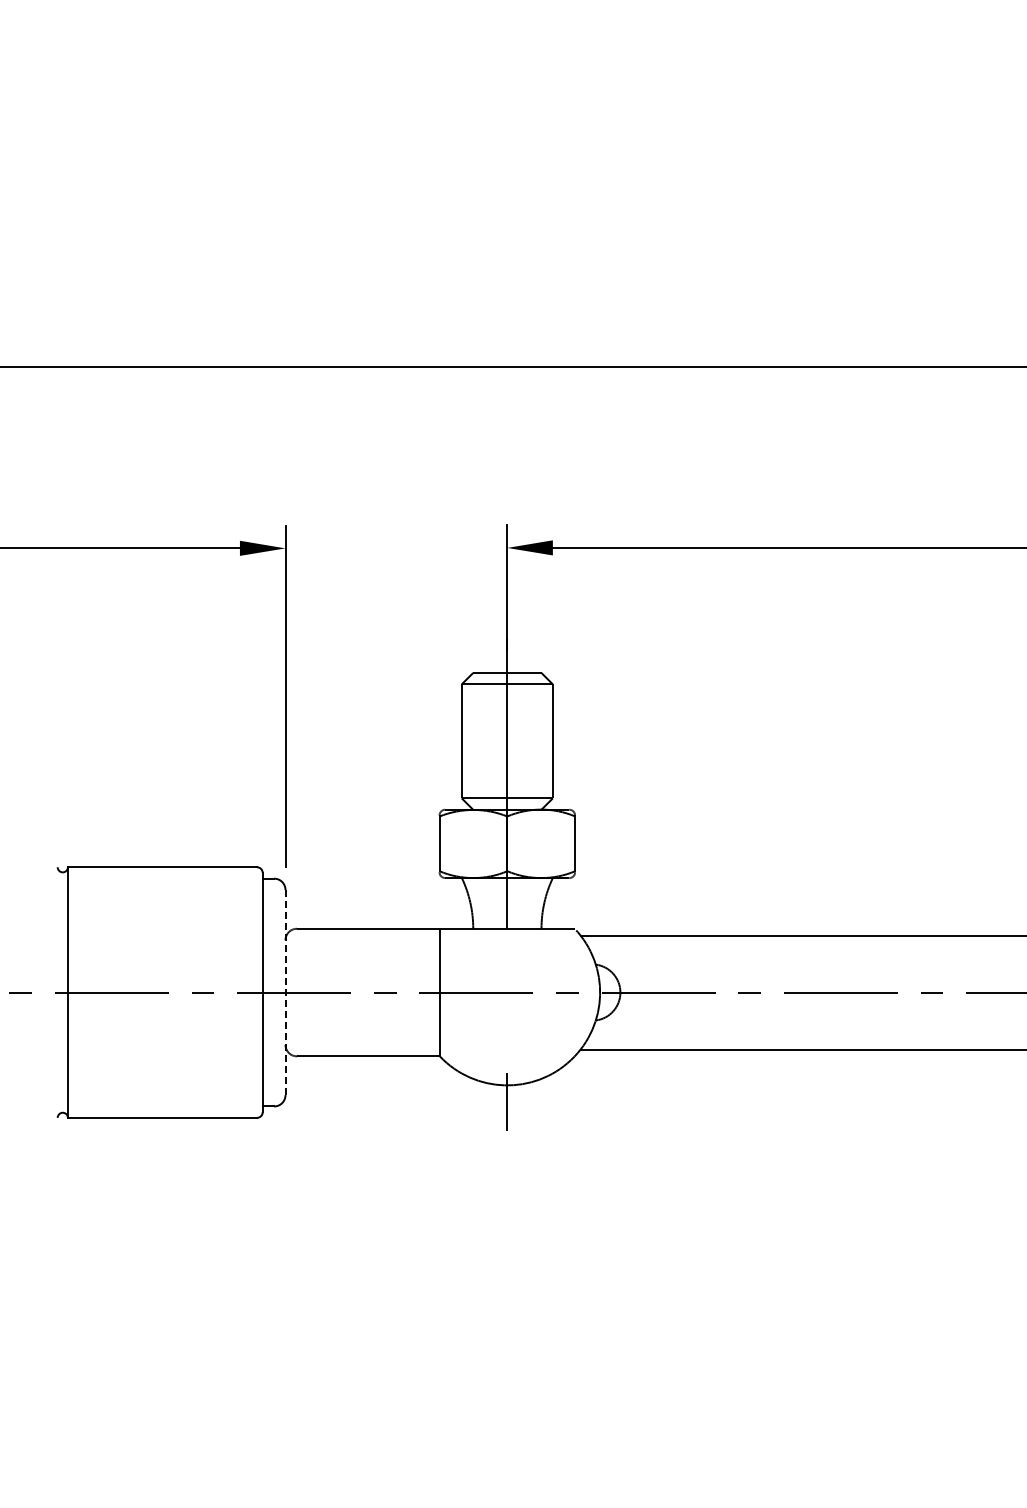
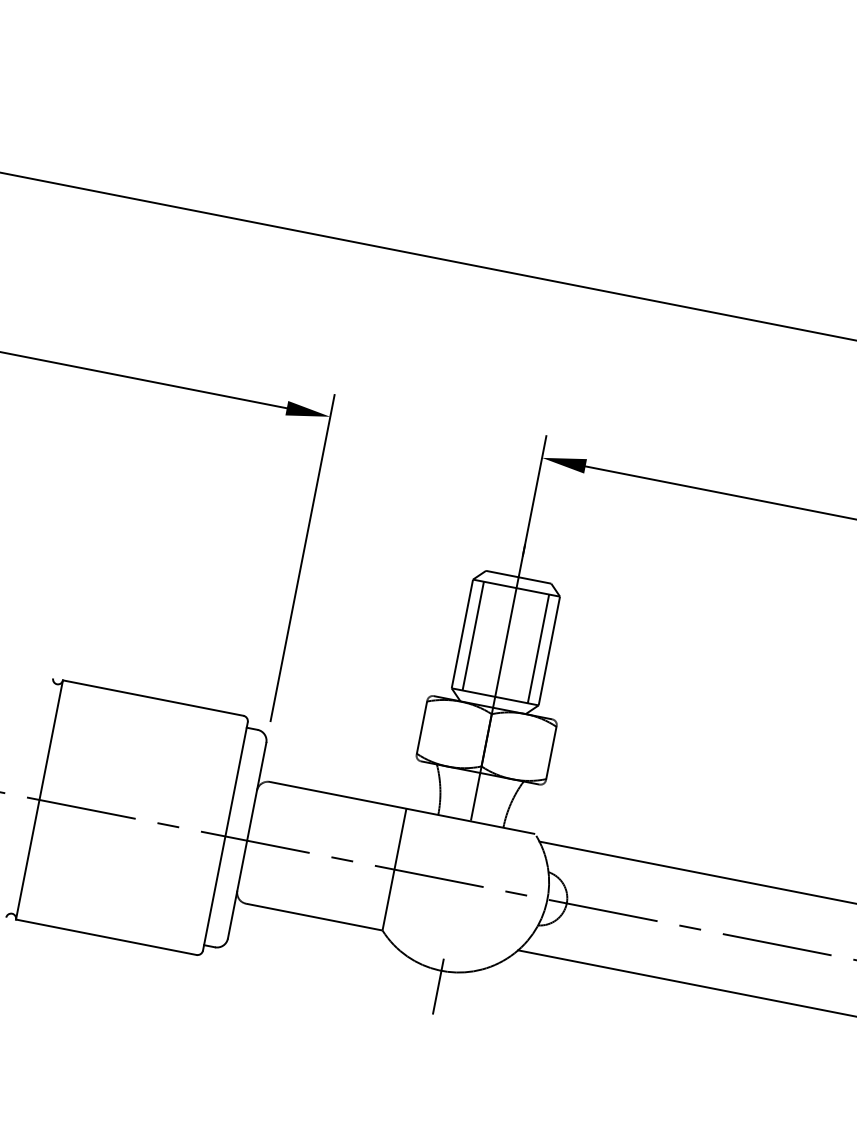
line: (473, 741) -> (473, 636), added
line: (541, 741) -> (538, 649), added
line: (285, 992) -> (247, 840), dashed -> solid

